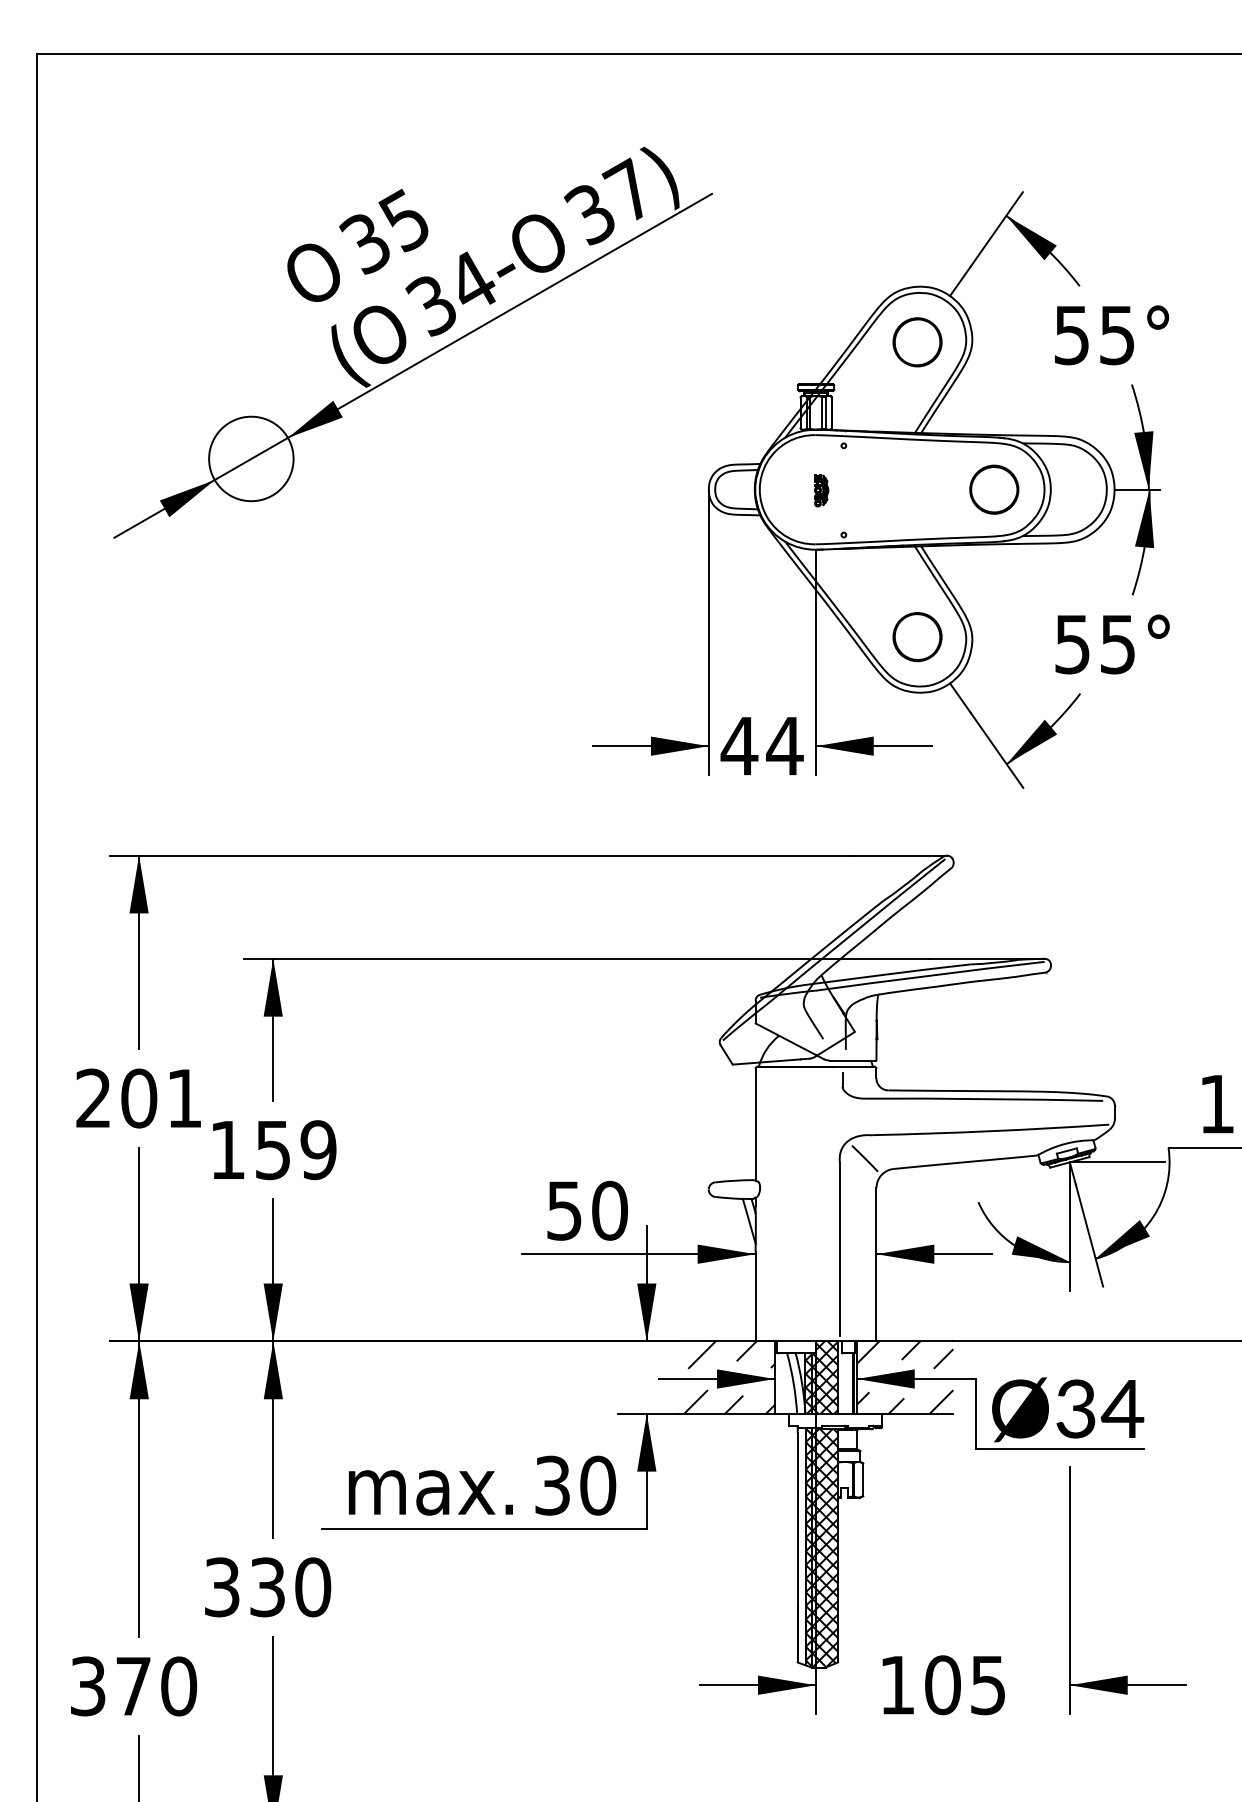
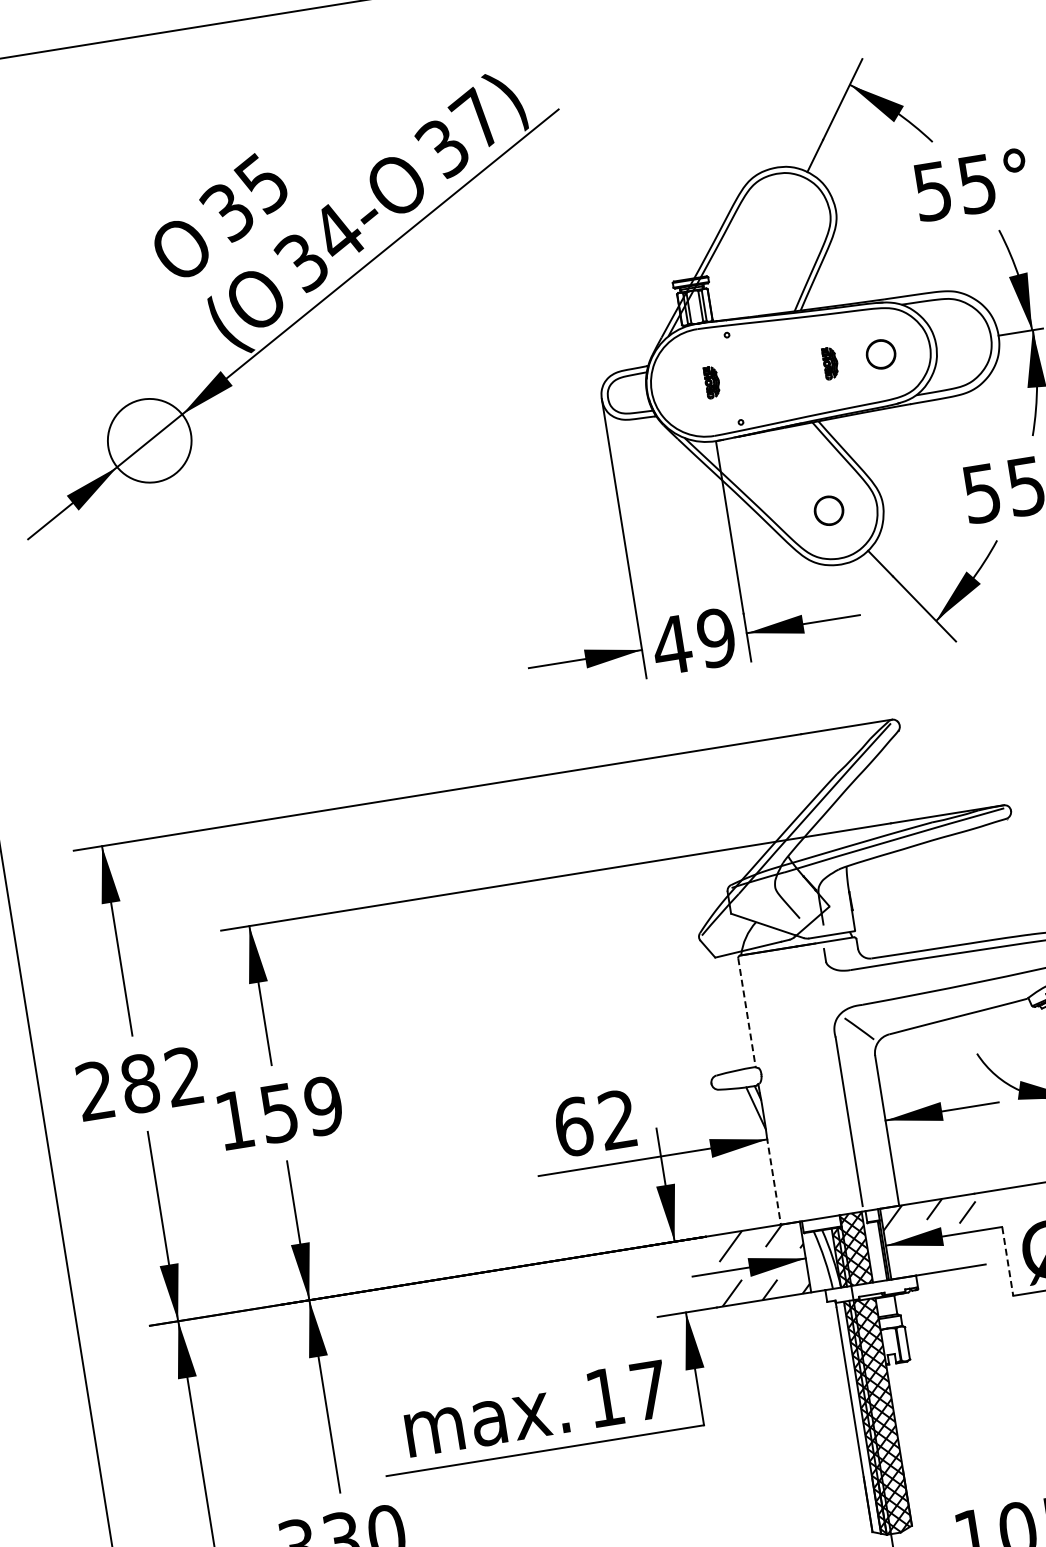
circle: (917, 342) -> (782, 222), removed
part: (994, 489) -> (881, 354), size x0.6
part: (942, 490) -> (830, 363), added
part: (917, 637) -> (829, 511), size x0.6
text: (784, 746) -> (716, 638), 44 -> 49
text: (160, 1098) -> (161, 1080), 201 -> 282
line: (755, 1124) -> (746, 1012), solid -> dashed
text: (587, 1210) -> (596, 1123), 50 -> 62
line: (755, 1296) -> (773, 1180), solid -> dashed
hatch: (904, 1401) -> (936, 1260), removed
line: (975, 1414) -> (1007, 1261), solid -> dashed
text: (575, 1485) -> (627, 1393), 30 -> 17

